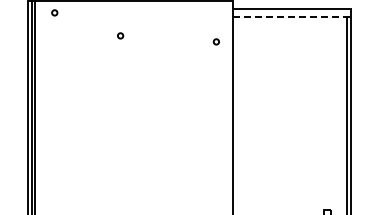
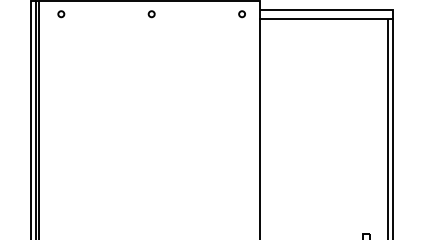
line: (292, 16) -> (327, 18), dashed -> solid
circle: (120, 35) -> (151, 13), moved
circle: (215, 41) -> (241, 13), moved

